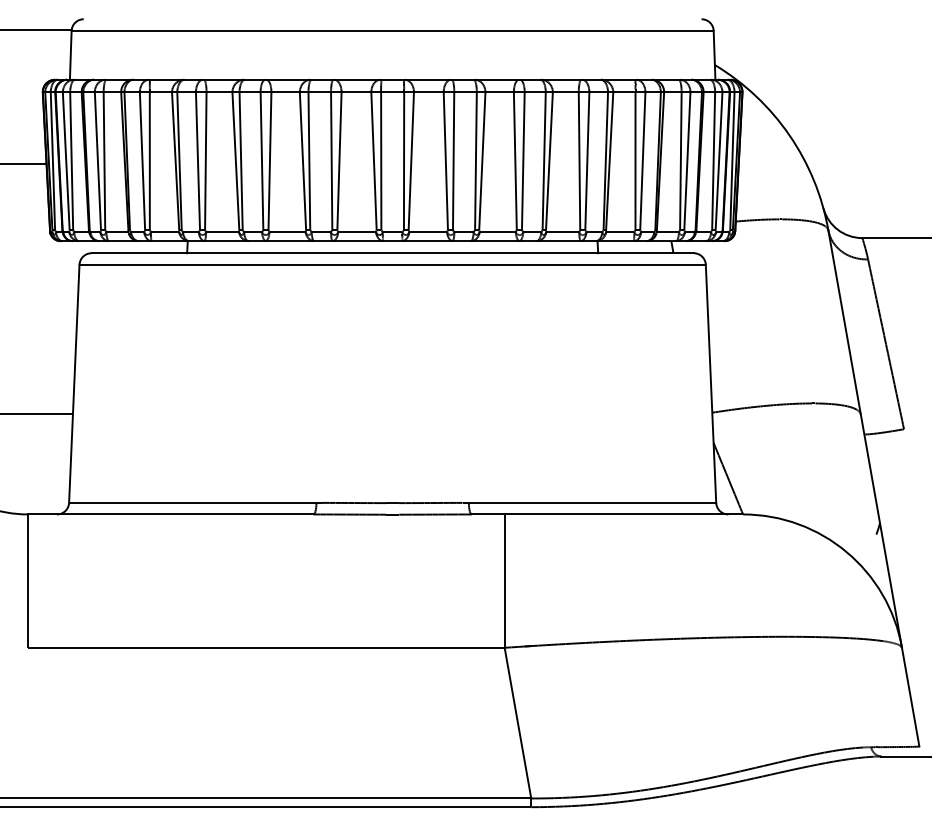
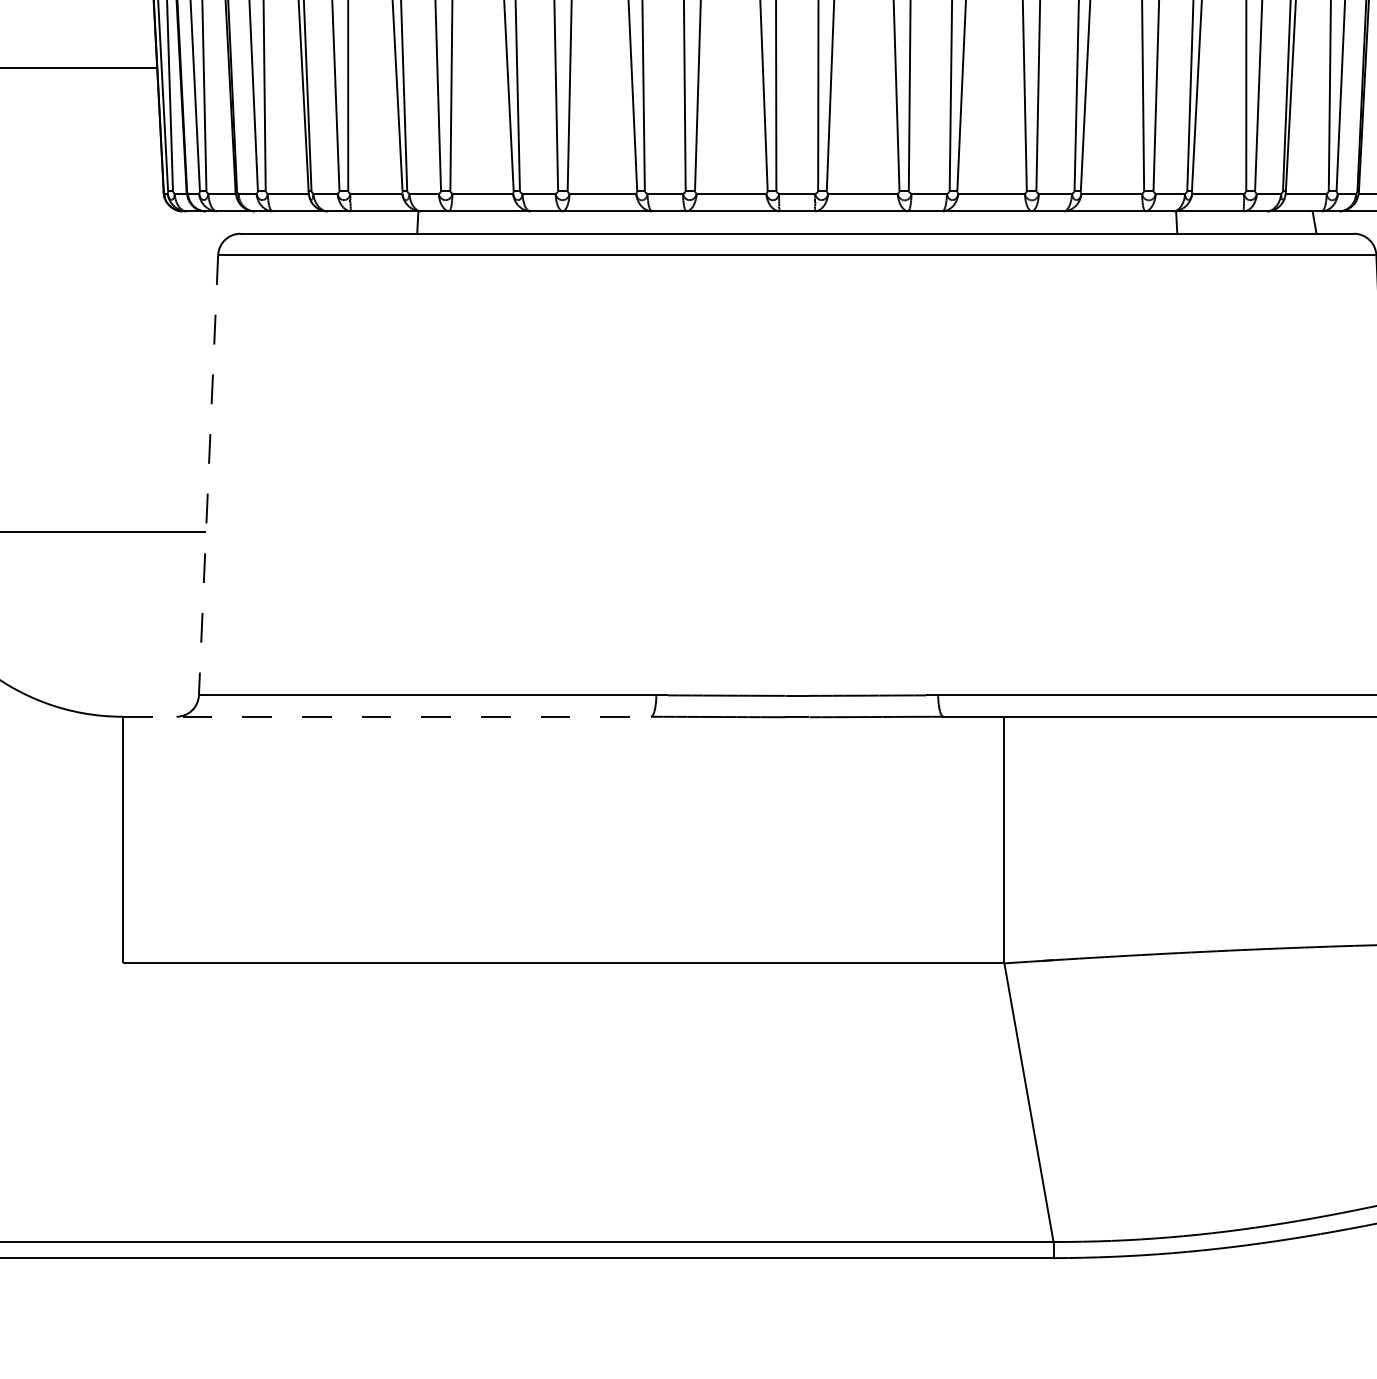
line: (74, 384) -> (208, 476), solid -> dashed
line: (170, 514) -> (386, 716), solid -> dashed

